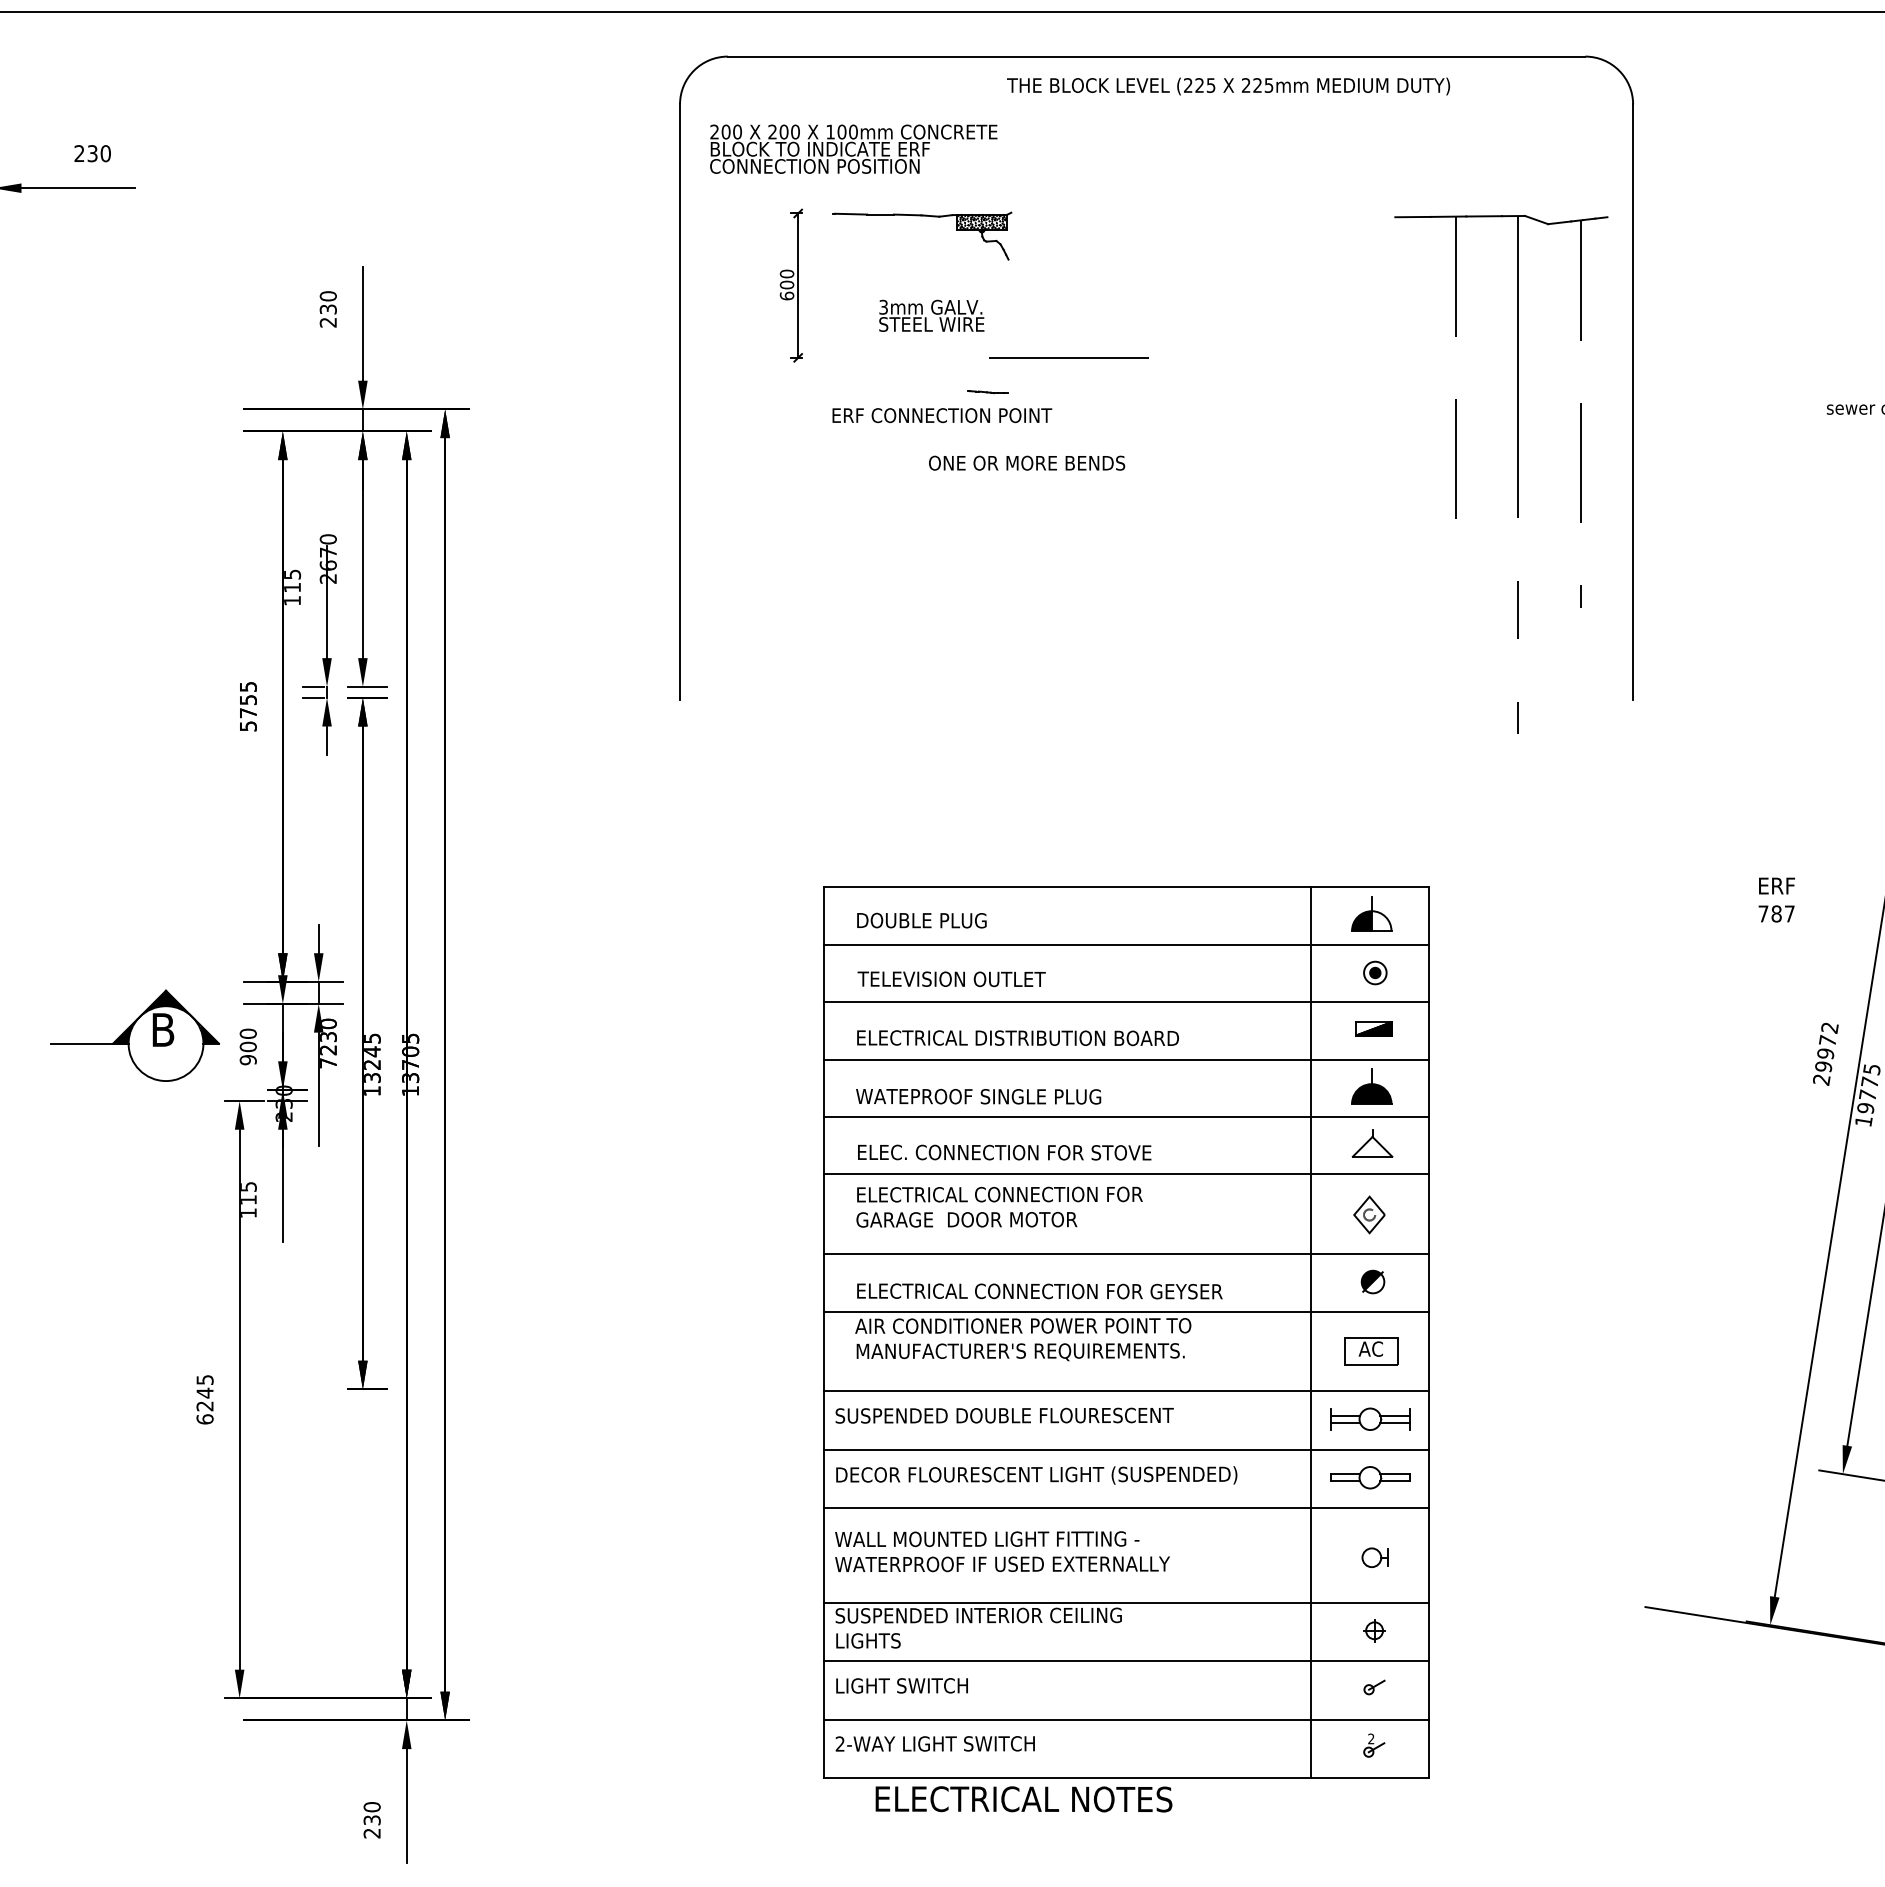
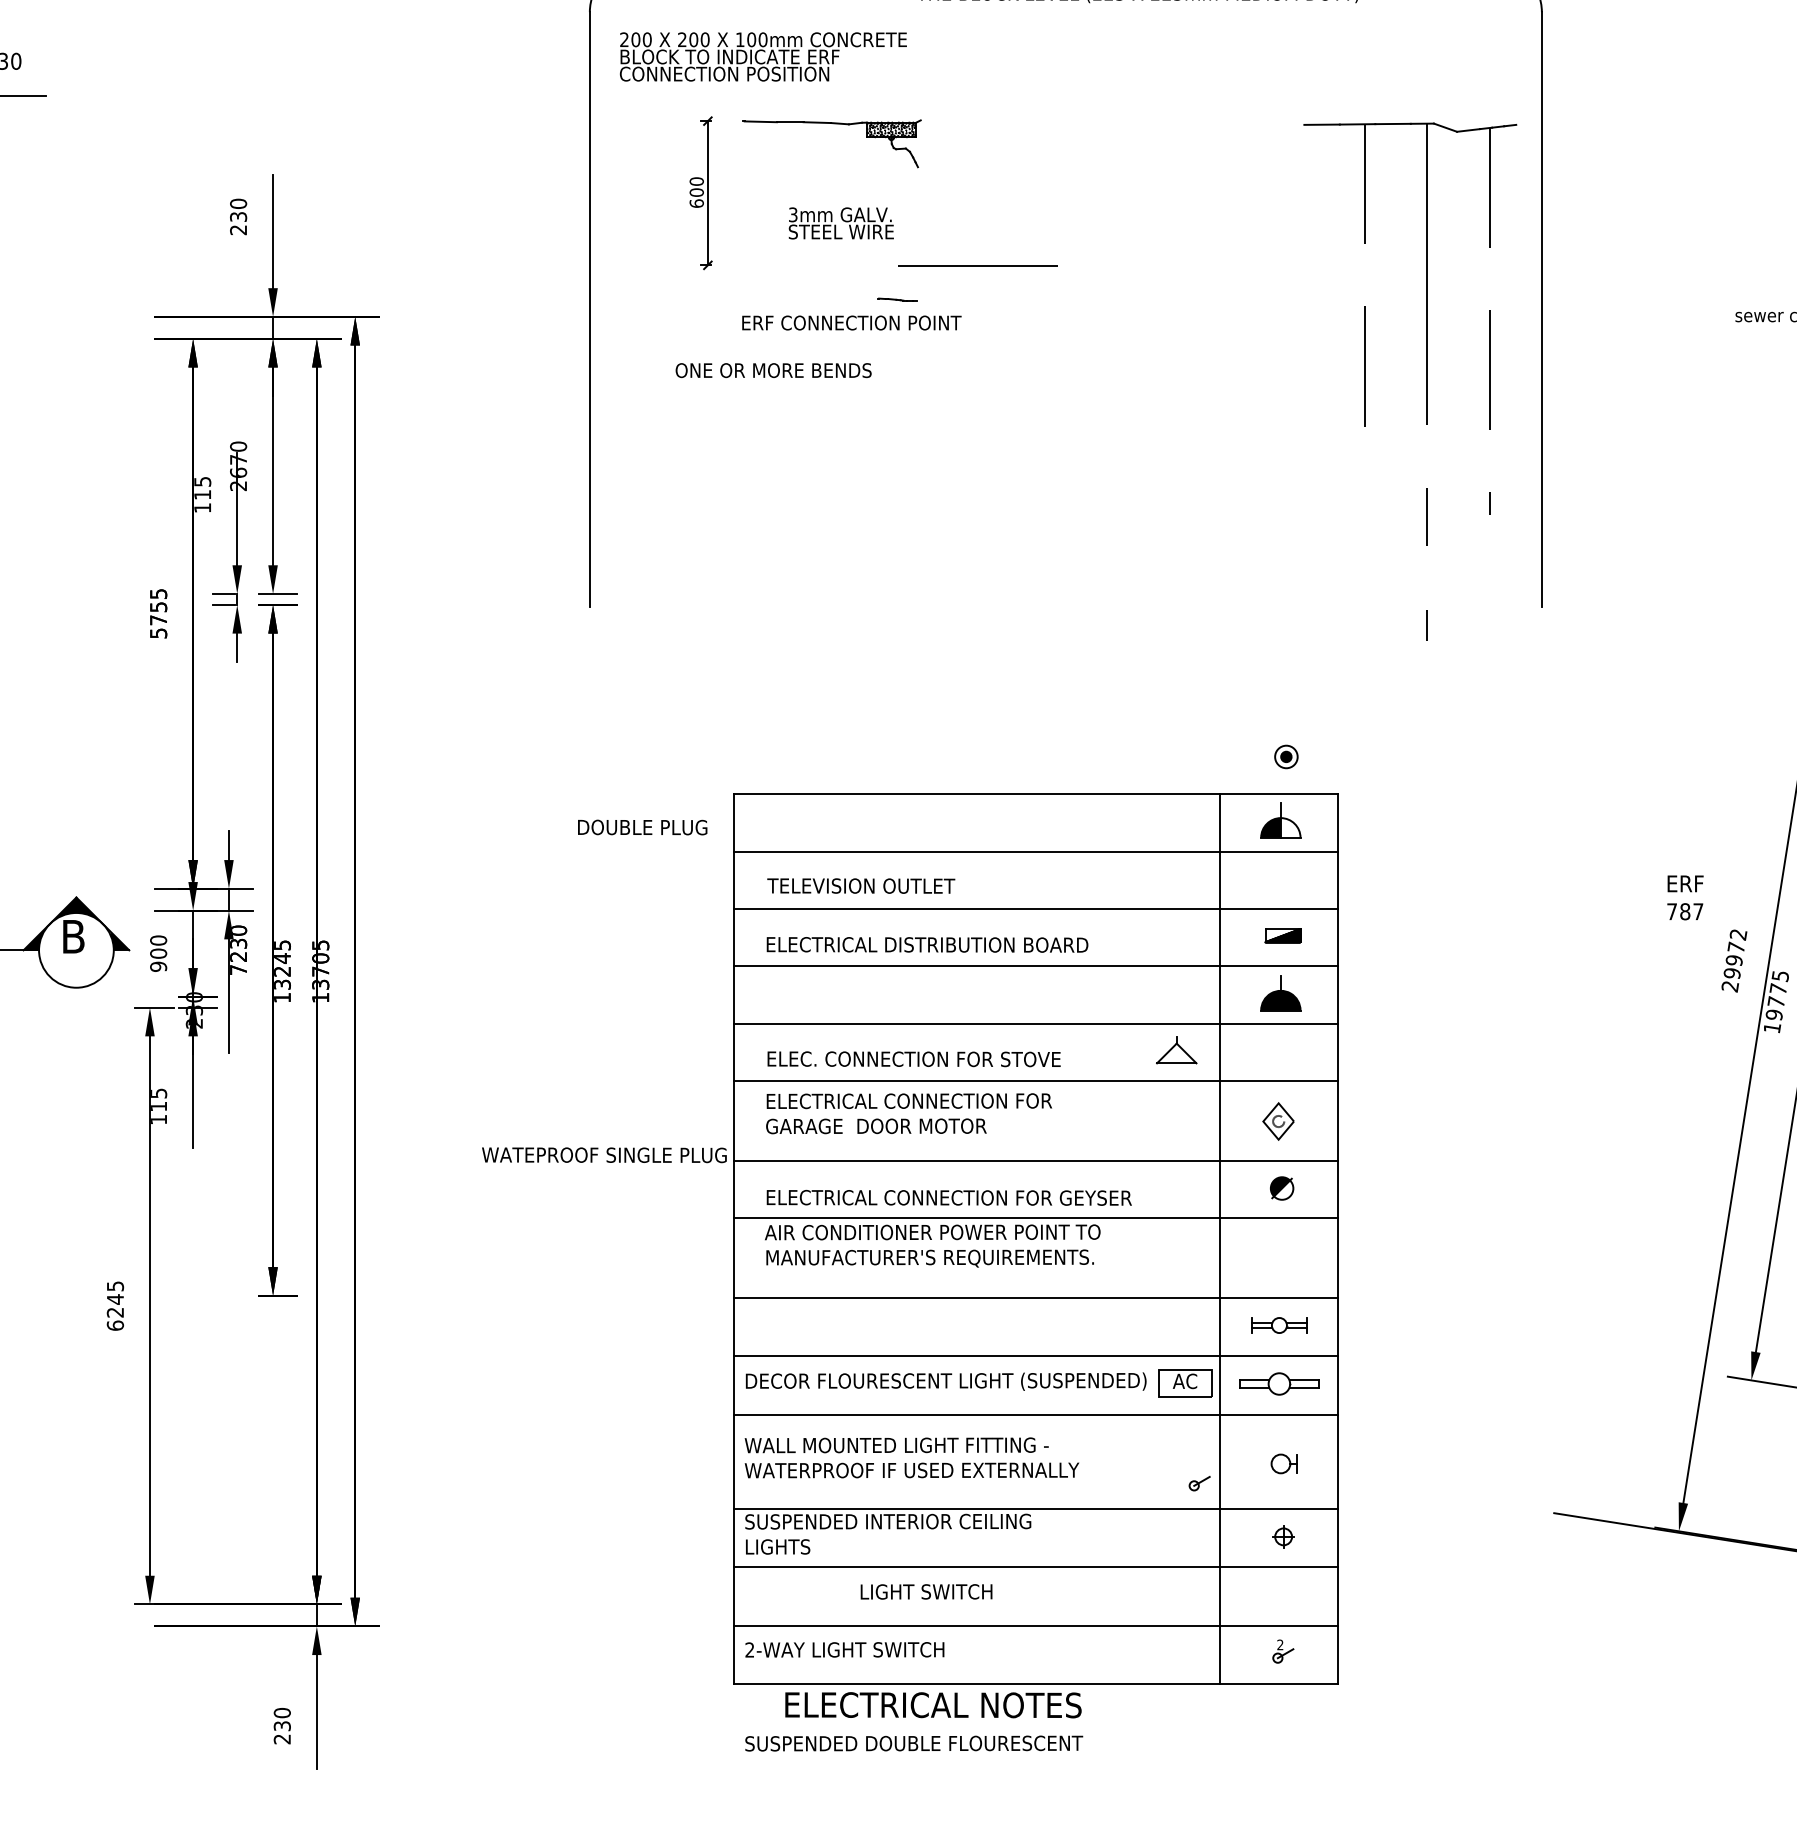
text: (1027, 462) -> (774, 369), moved
text: (1776, 899) -> (1685, 897), moved
text: (921, 920) -> (642, 827), moved
part: (1375, 972) -> (1286, 756), moved
text: (978, 1096) -> (604, 1155), moved
part: (1372, 1143) -> (1176, 1050), moved
part: (1371, 1351) -> (1185, 1383), moved
text: (1004, 1415) -> (913, 1743), moved
part: (1370, 1418) -> (1279, 1324), size x0.7
text: (901, 1685) -> (925, 1591), moved
part: (1374, 1687) -> (1199, 1483), moved

